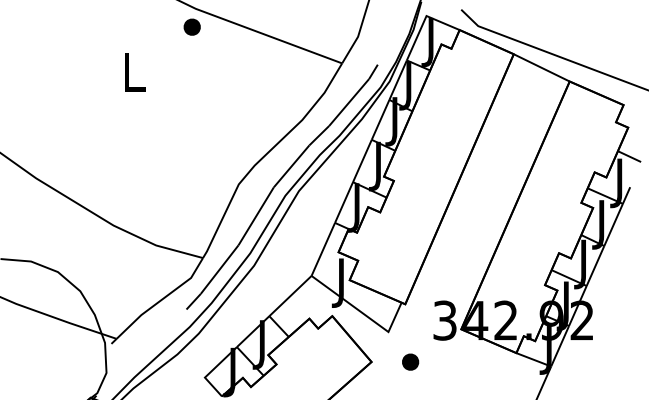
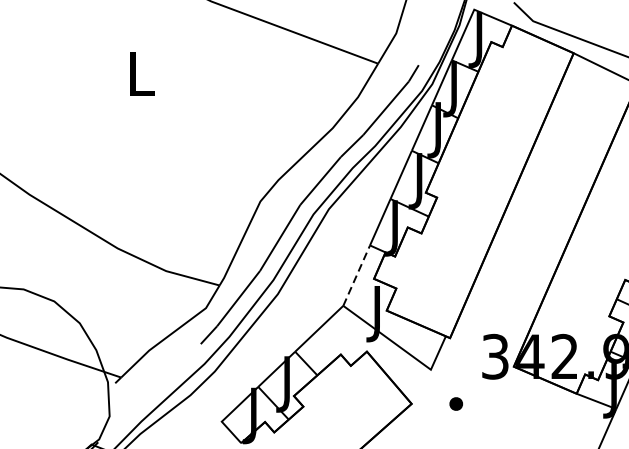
part: (191, 26) -> (206, 21), removed
line: (323, 249) -> (356, 275), solid -> dashed
part: (410, 361) -> (456, 403), size x0.7

